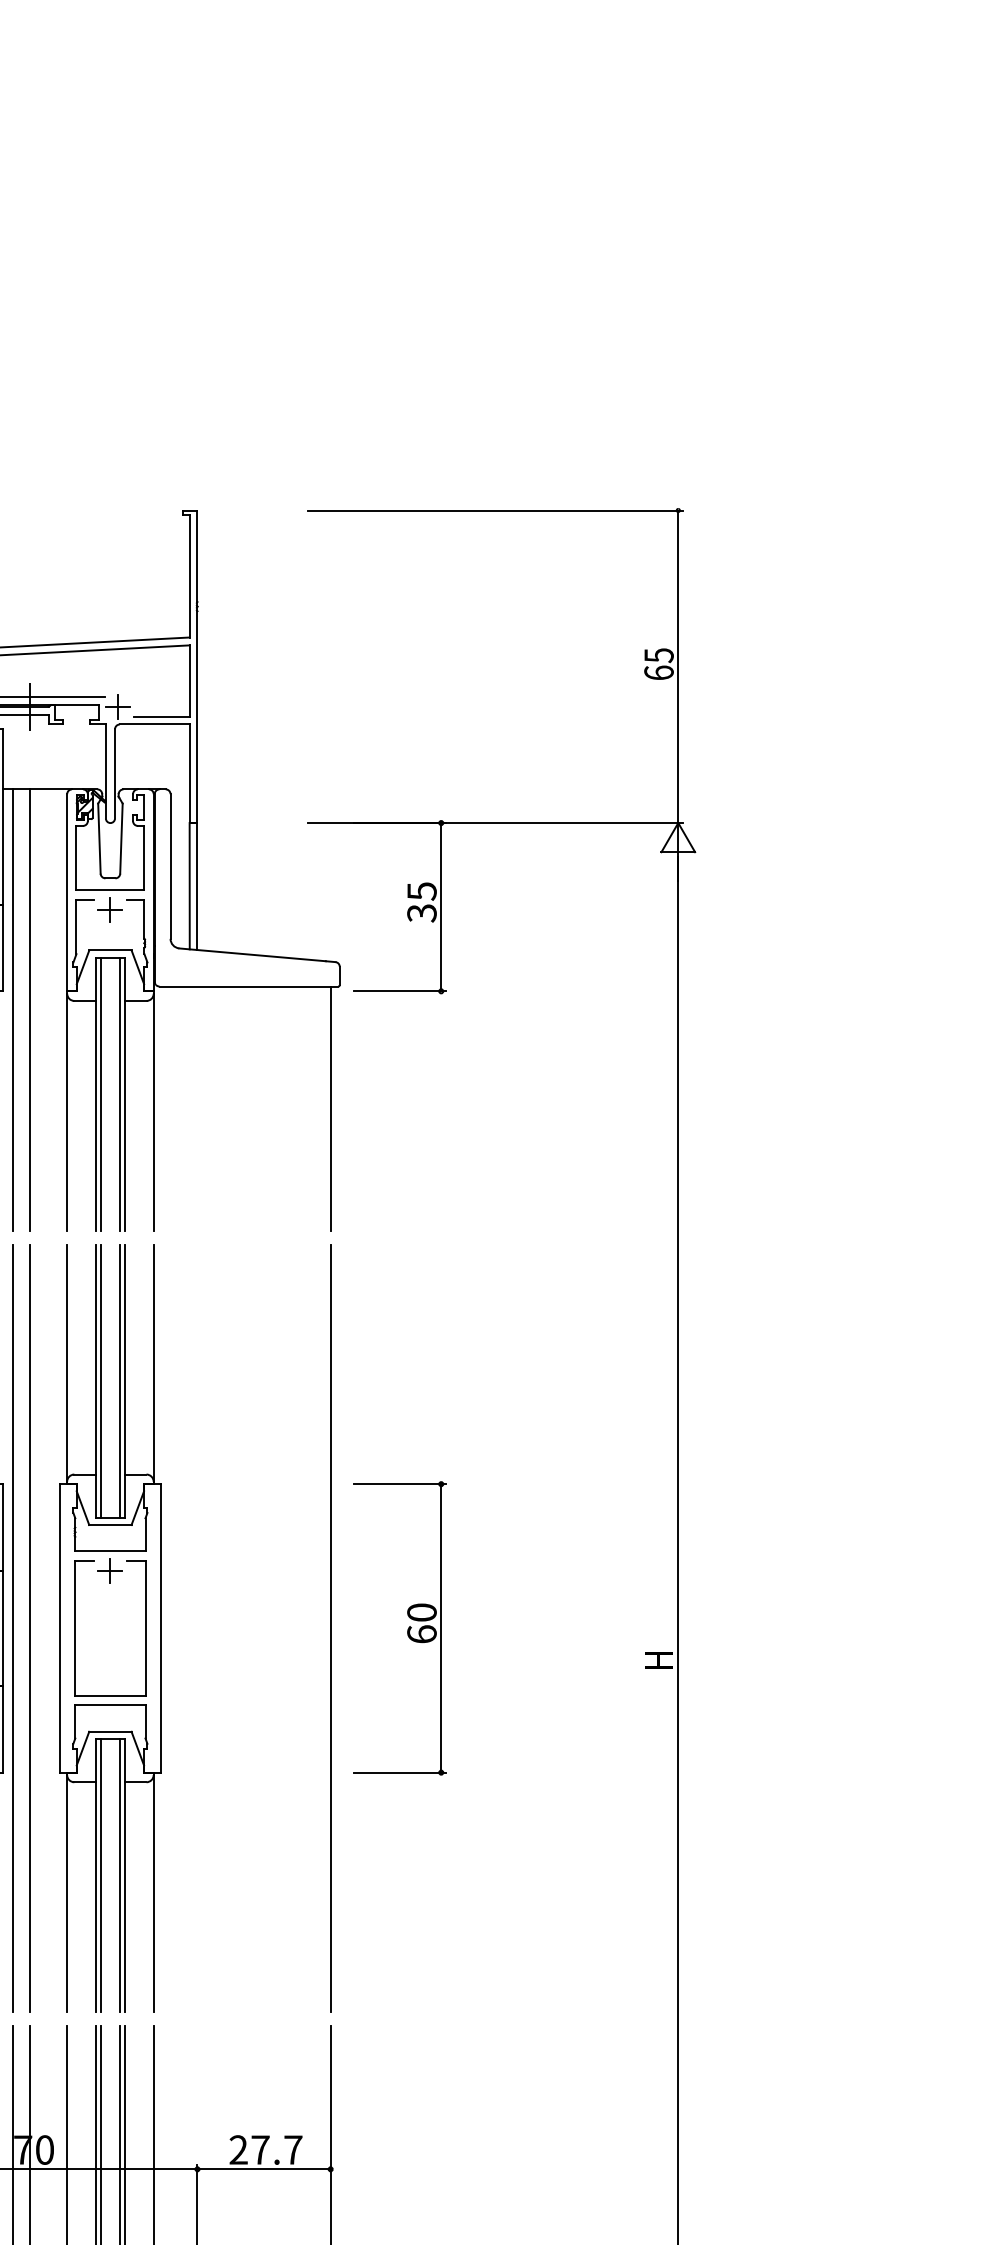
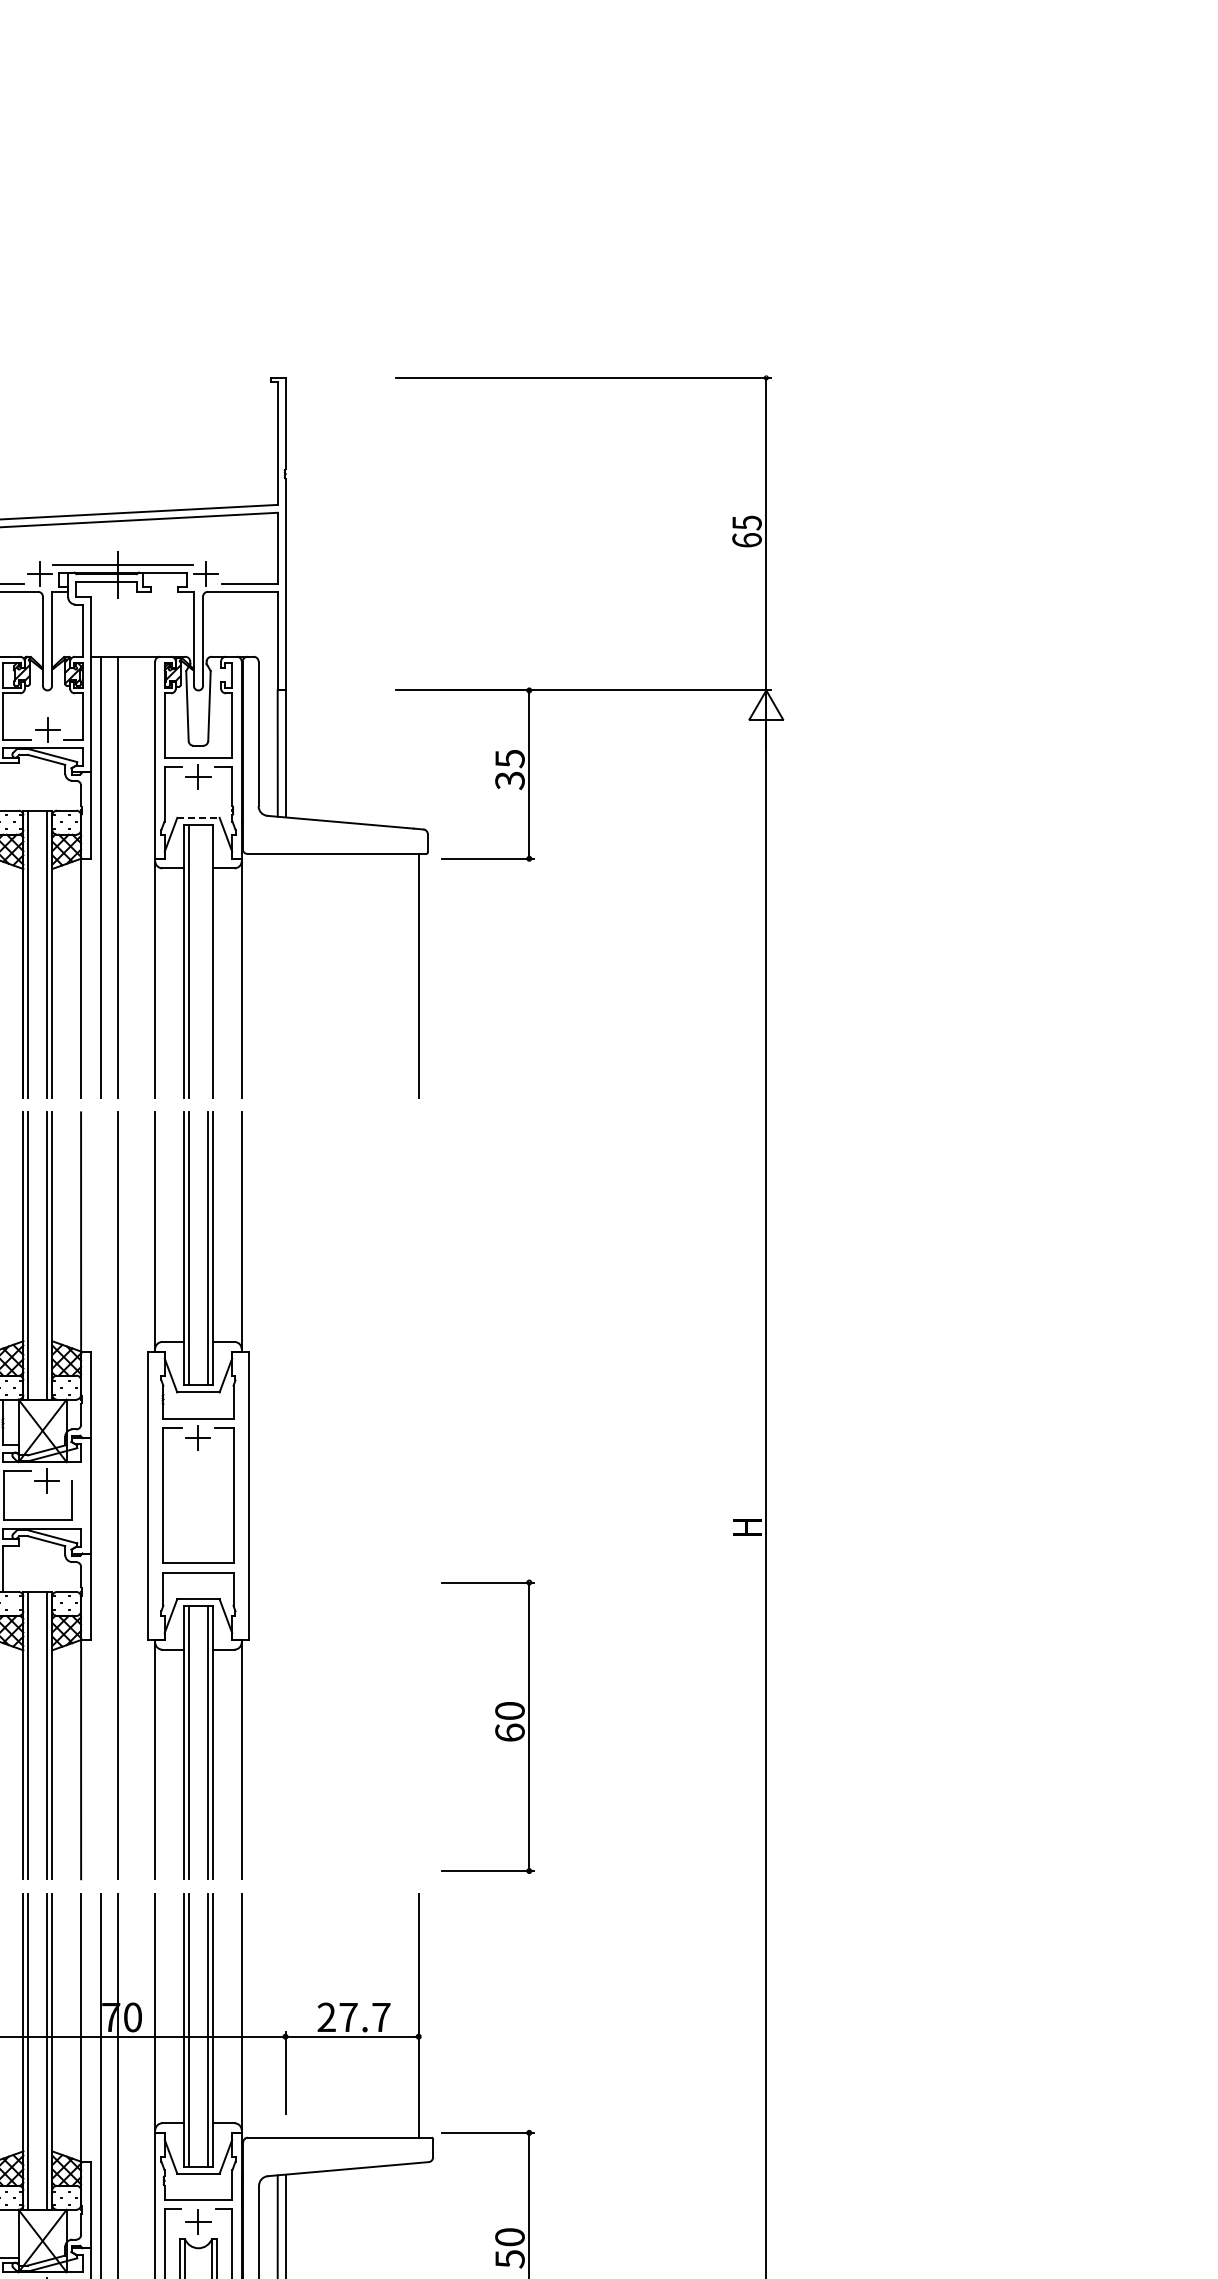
line: (110, 950) -> (198, 817), solid -> dashed
line: (120, 1094) -> (208, 961), removed
line: (13, 1628) -> (101, 1495), removed
line: (330, 1628) -> (418, 1495), removed
part: (407, 1629) -> (495, 1727), moved

